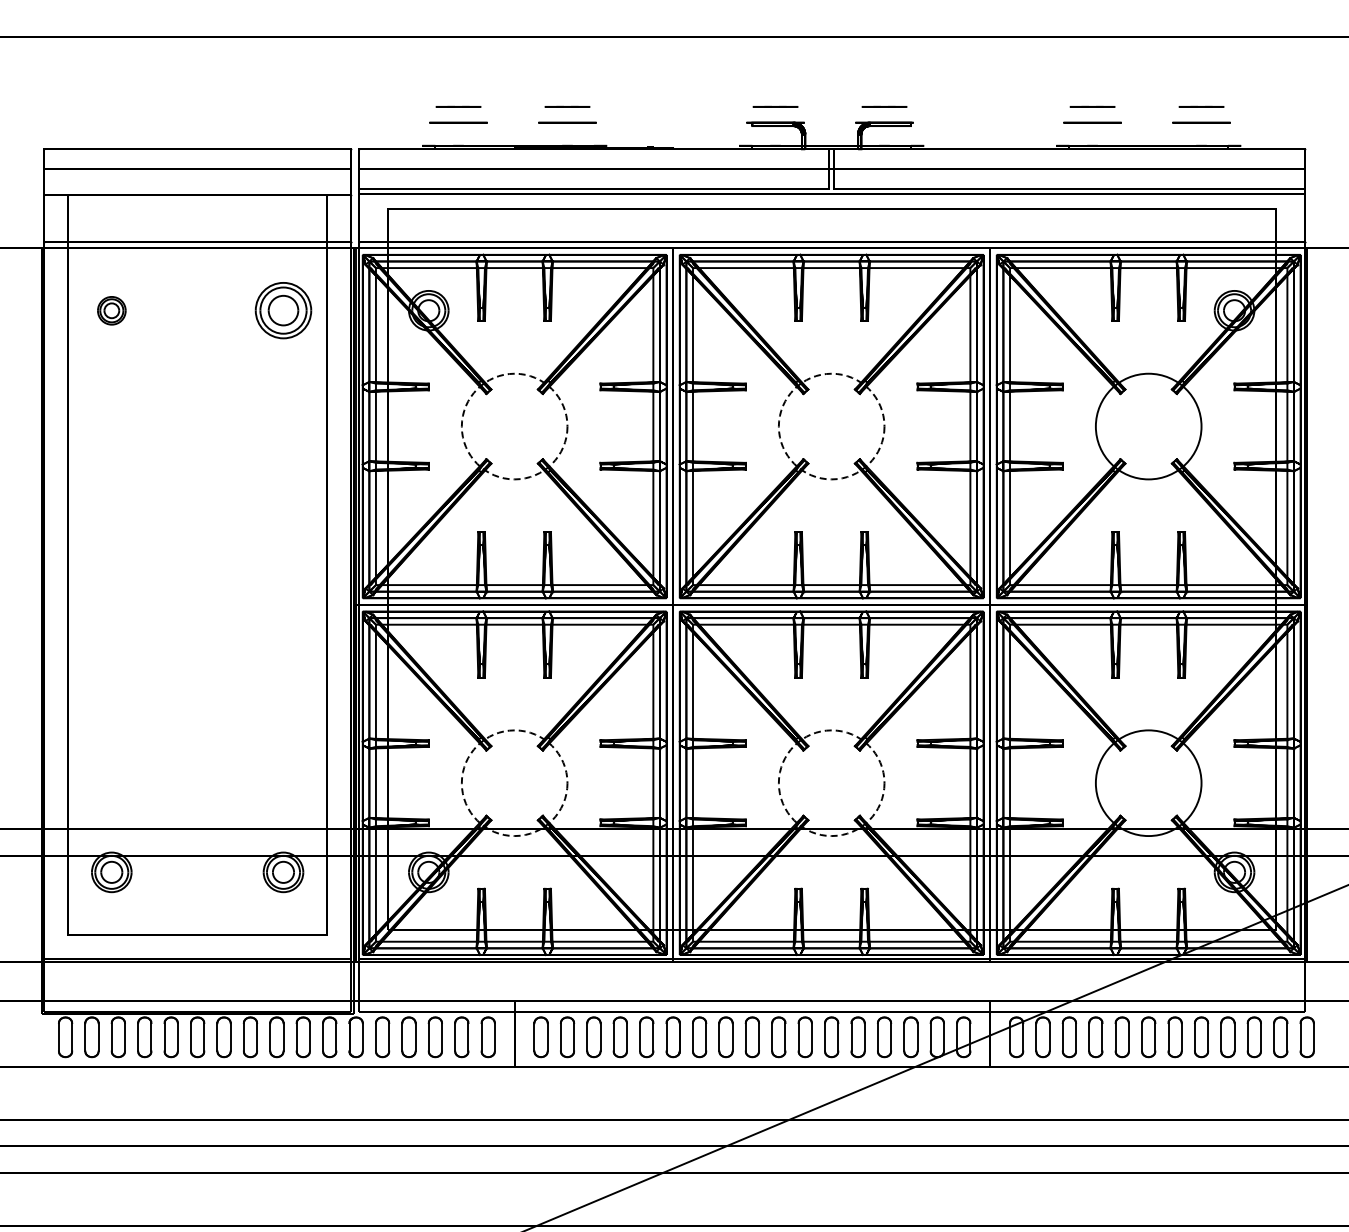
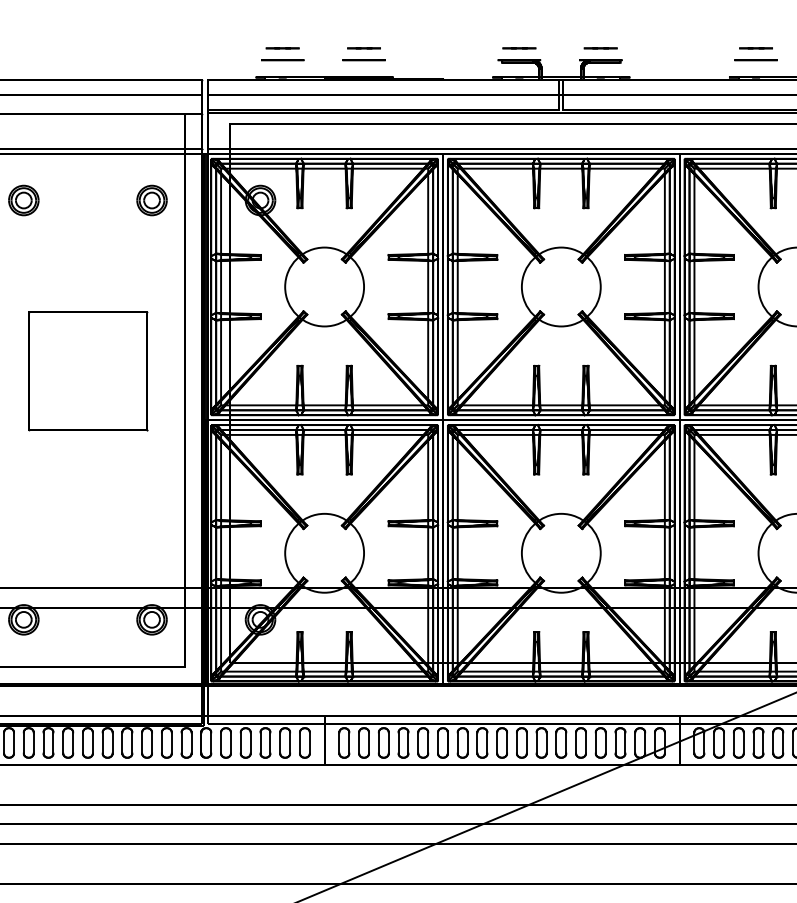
part: (111, 310) -> (23, 200), size x1.43
part: (283, 310) -> (152, 200), size x0.71
circle: (514, 426) -> (324, 286), dashed -> solid
circle: (831, 426) -> (561, 286), dashed -> solid
part: (197, 539) -> (87, 371), added
circle: (514, 783) -> (324, 553), dashed -> solid
circle: (831, 783) -> (561, 553), dashed -> solid

